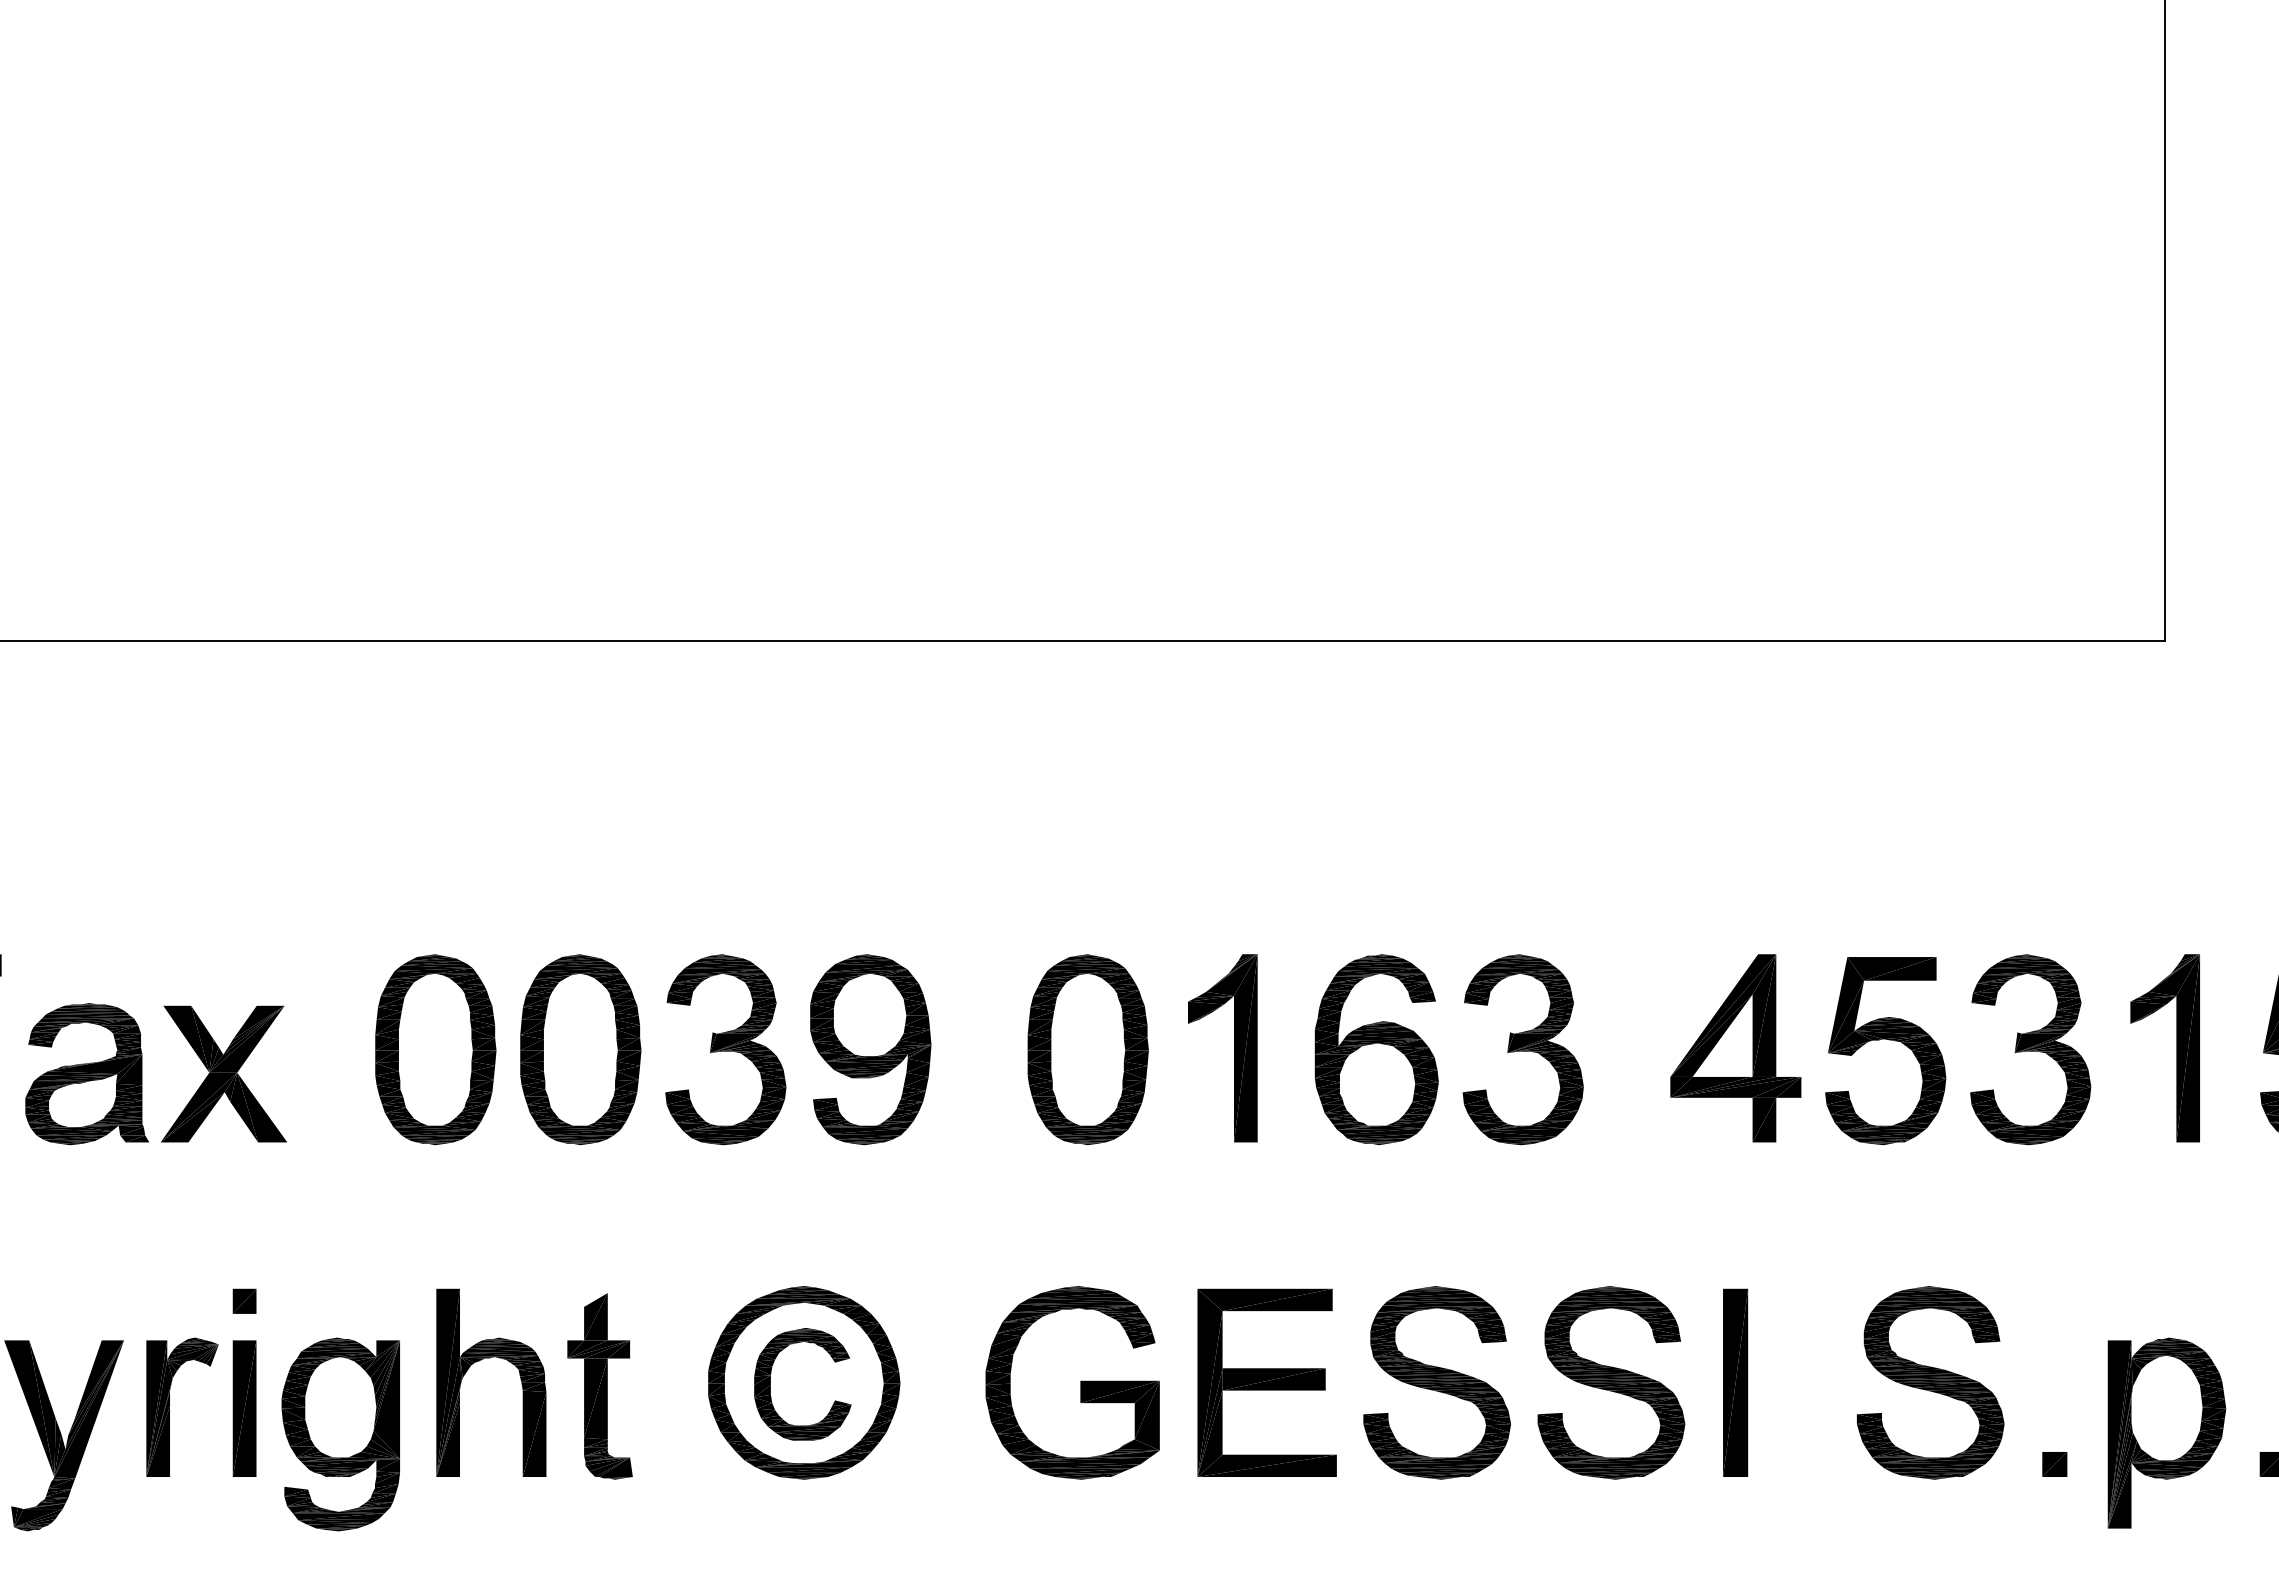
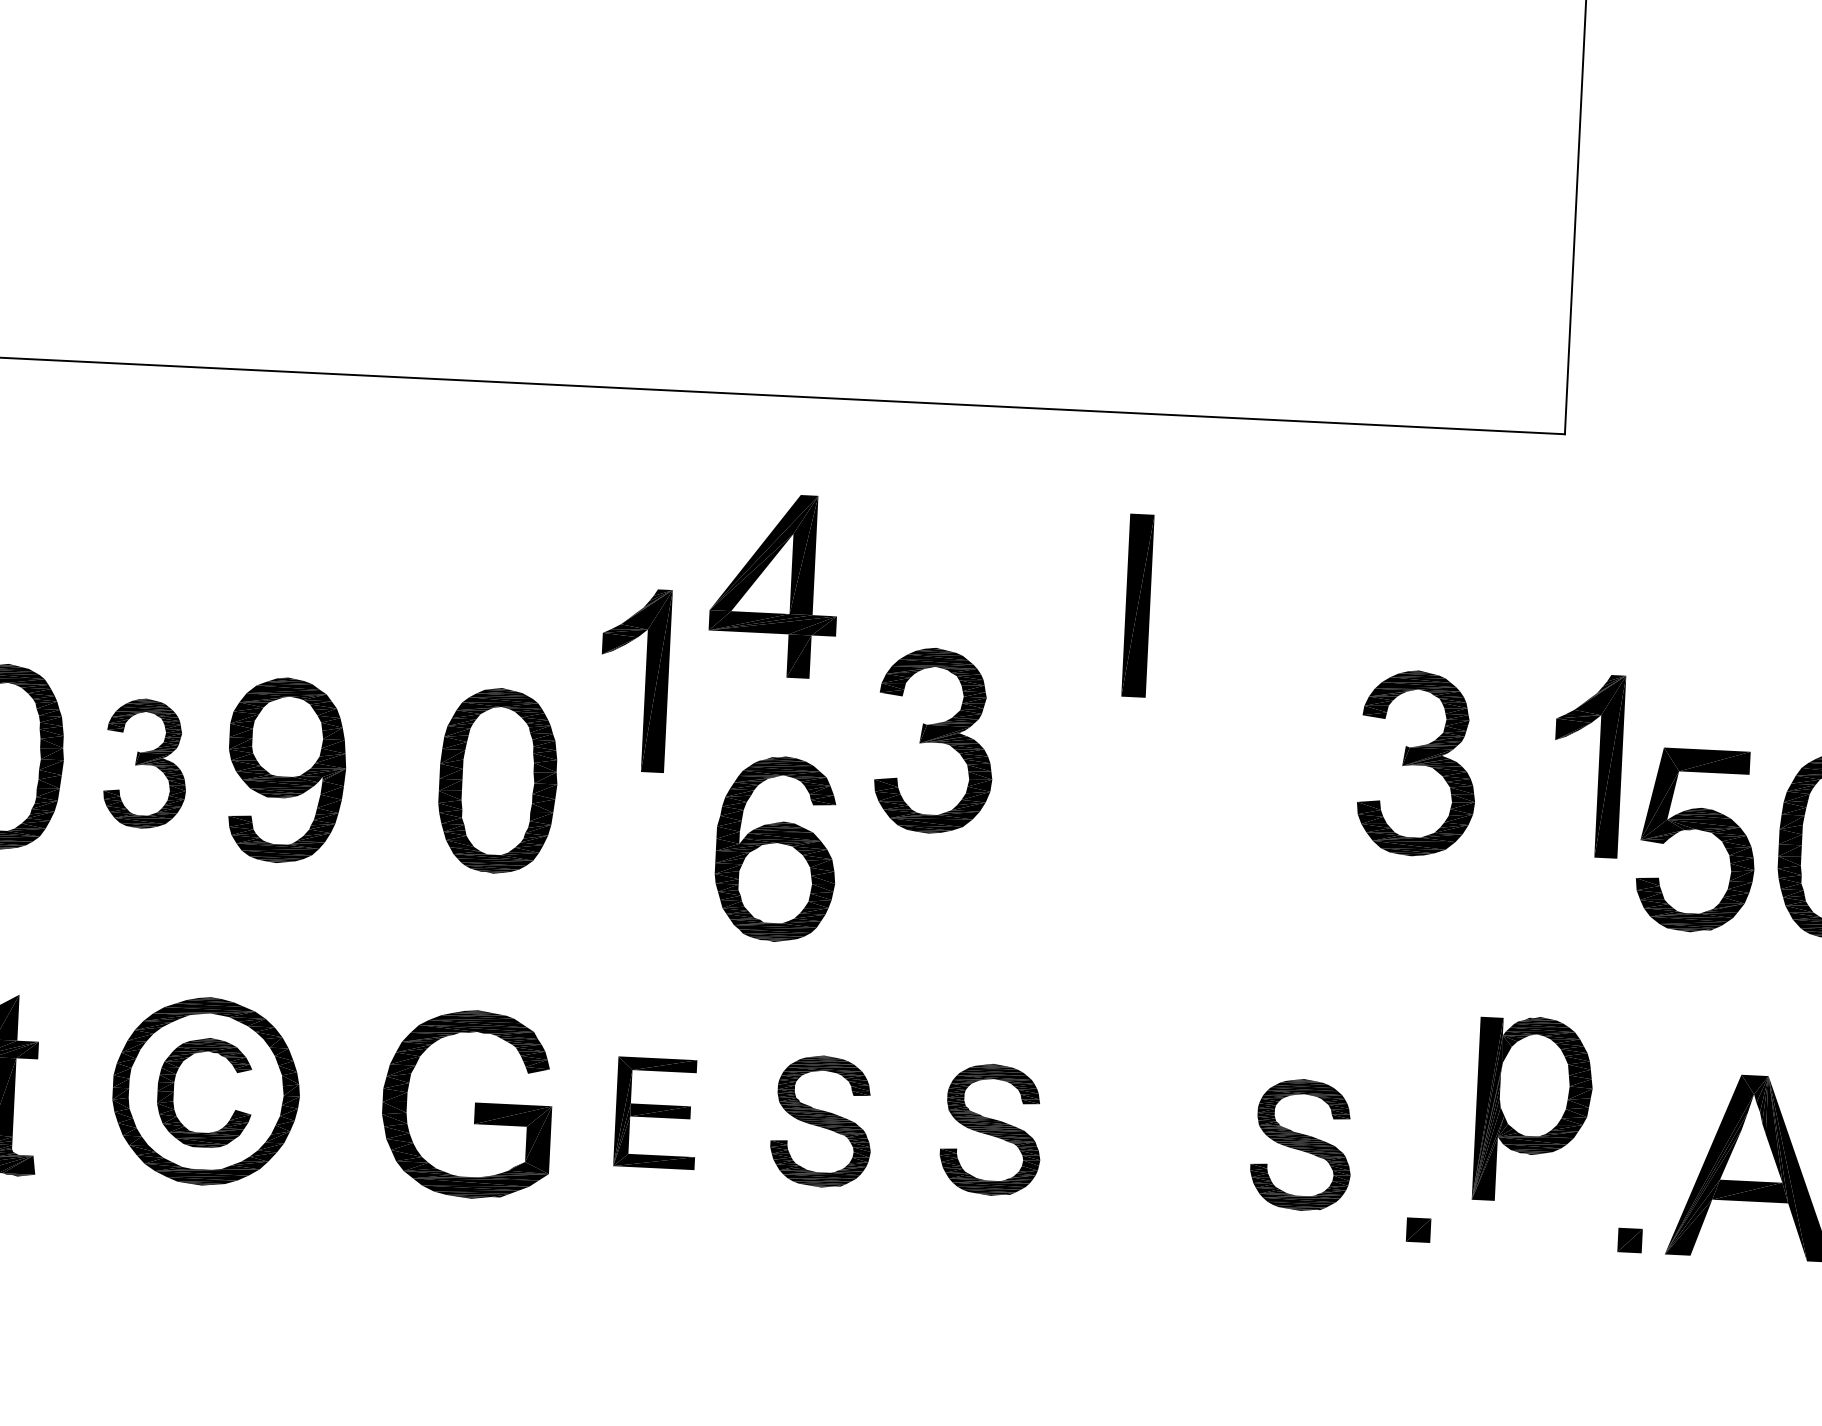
part: (1889, 1040) -> (1277, 810), removed
part: (1234, 1048) -> (645, 680), moved
part: (1735, 1048) -> (774, 585), moved
part: (2176, 1048) -> (1598, 766), moved
part: (725, 1049) -> (145, 763), size x0.7
part: (1376, 1049) -> (776, 848), moved
part: (1522, 1049) -> (934, 740), moved
part: (2030, 1049) -> (1417, 763), moved
part: (1266, 1382) -> (655, 1112), size x0.6
part: (1436, 1382) -> (821, 1121), size x0.7
part: (1611, 1382) -> (991, 1129), size x0.7
part: (1735, 1382) -> (1137, 605), moved
part: (1930, 1382) -> (1301, 1144), size x0.7
part: (2166, 1432) -> (1533, 1109), moved

